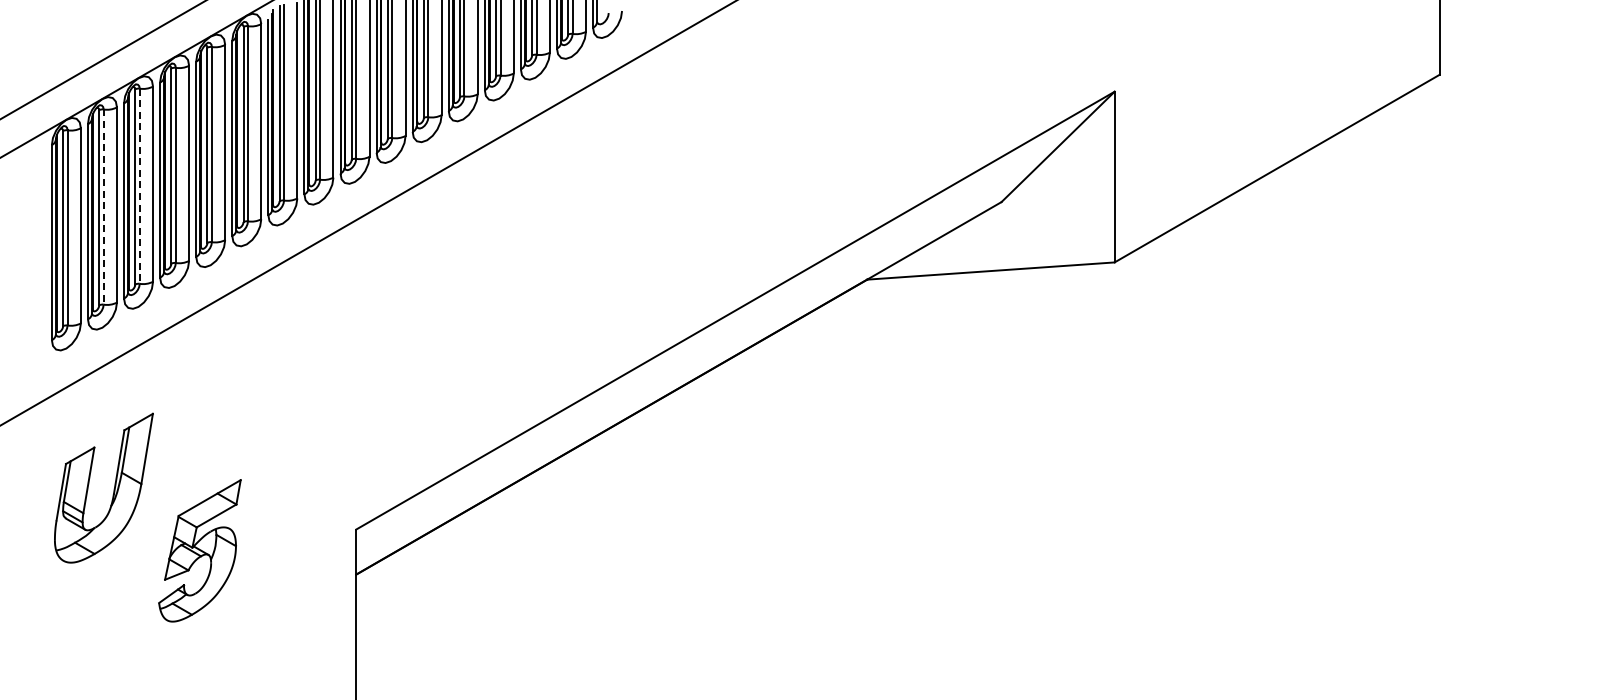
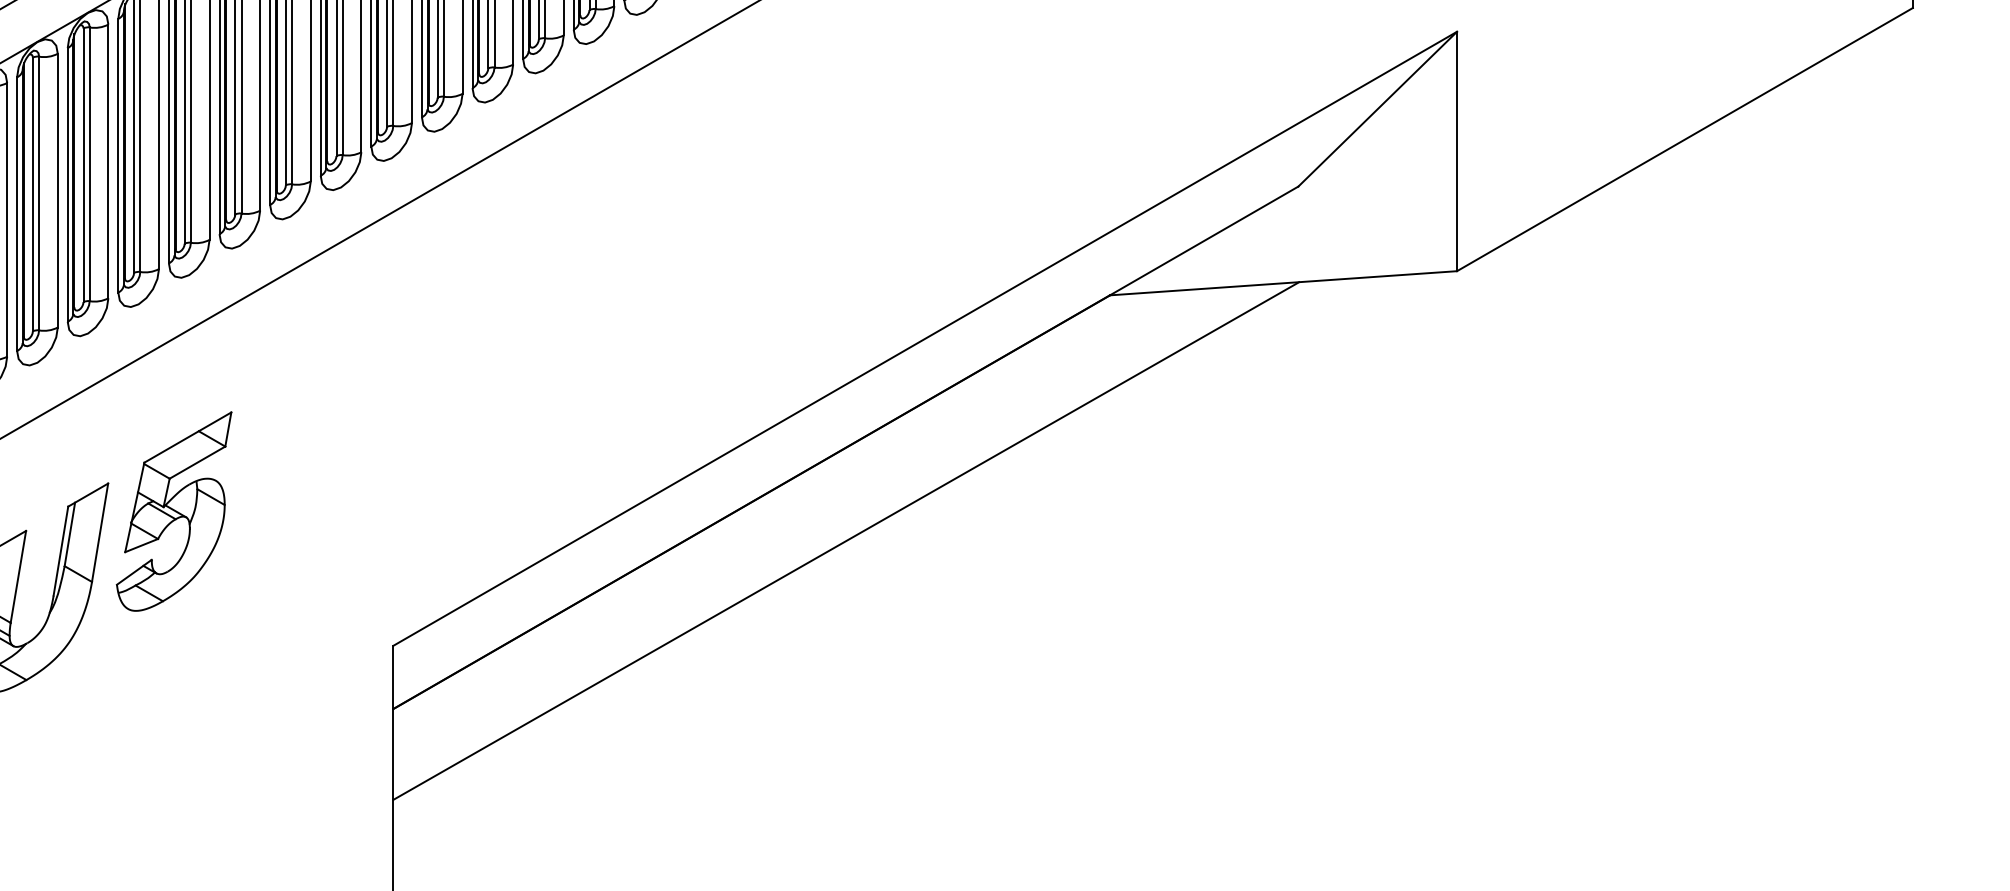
line: (139, 186) -> (89, 164), dashed -> solid
line: (103, 207) -> (38, 194), dashed -> solid
line: (679, 454) -> (846, 540), added
part: (199, 550) -> (173, 511), moved

